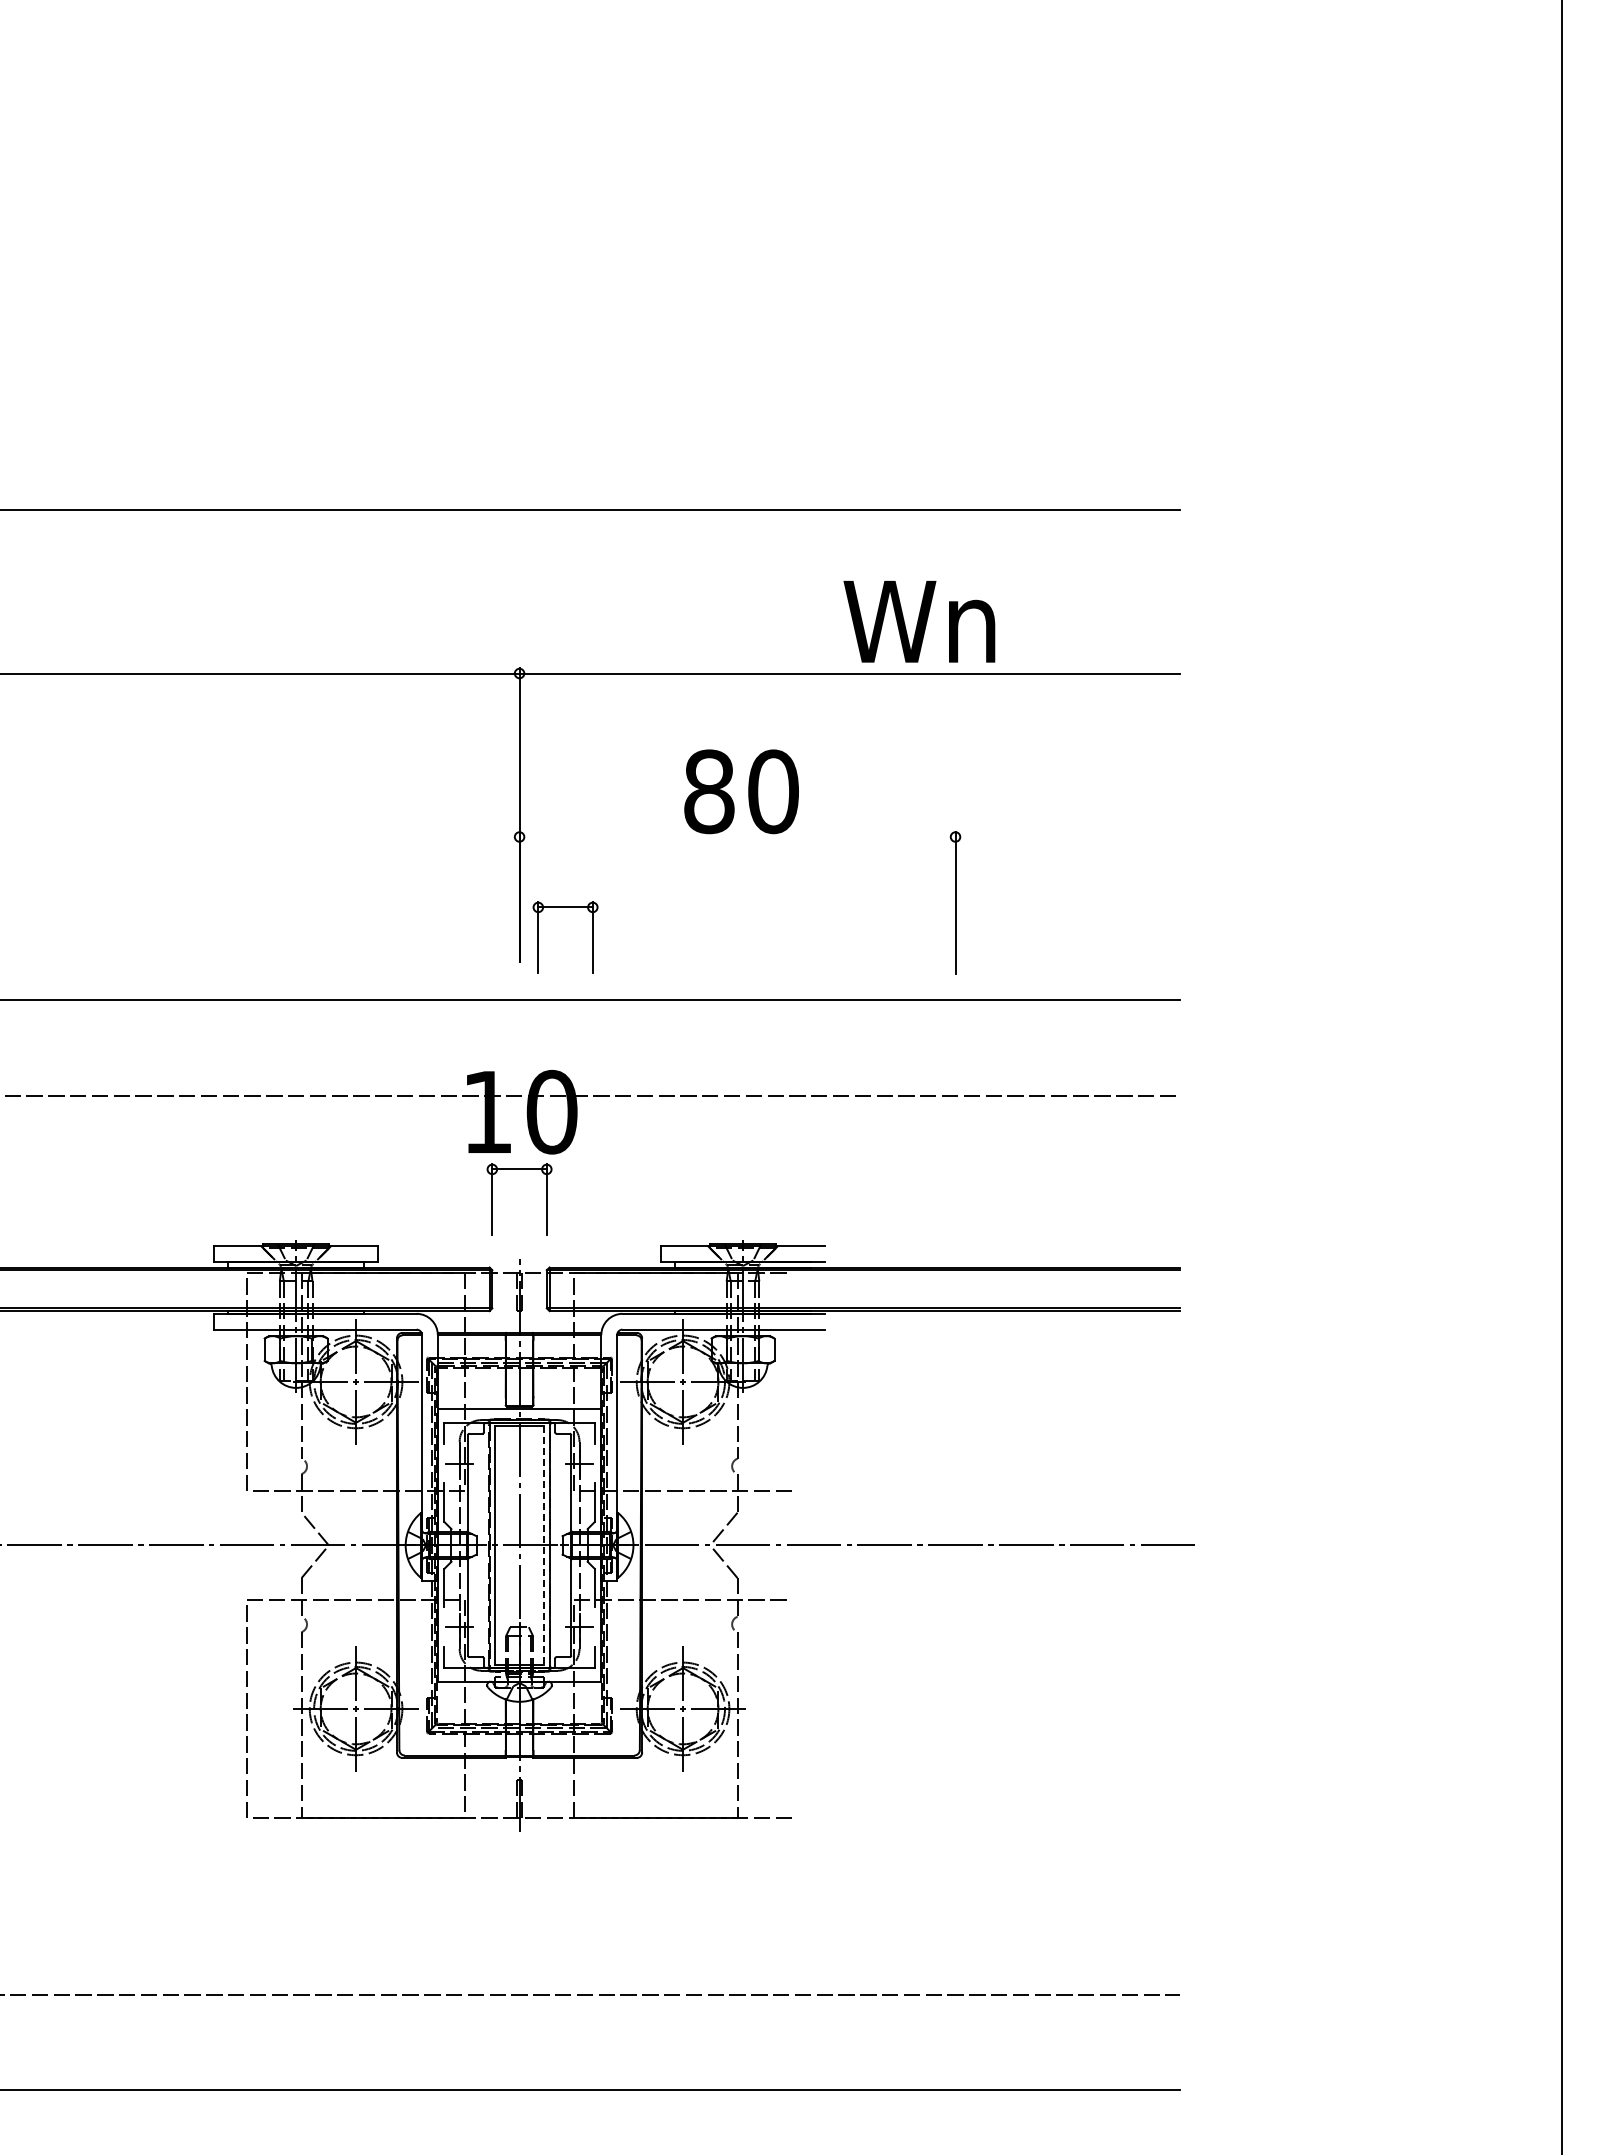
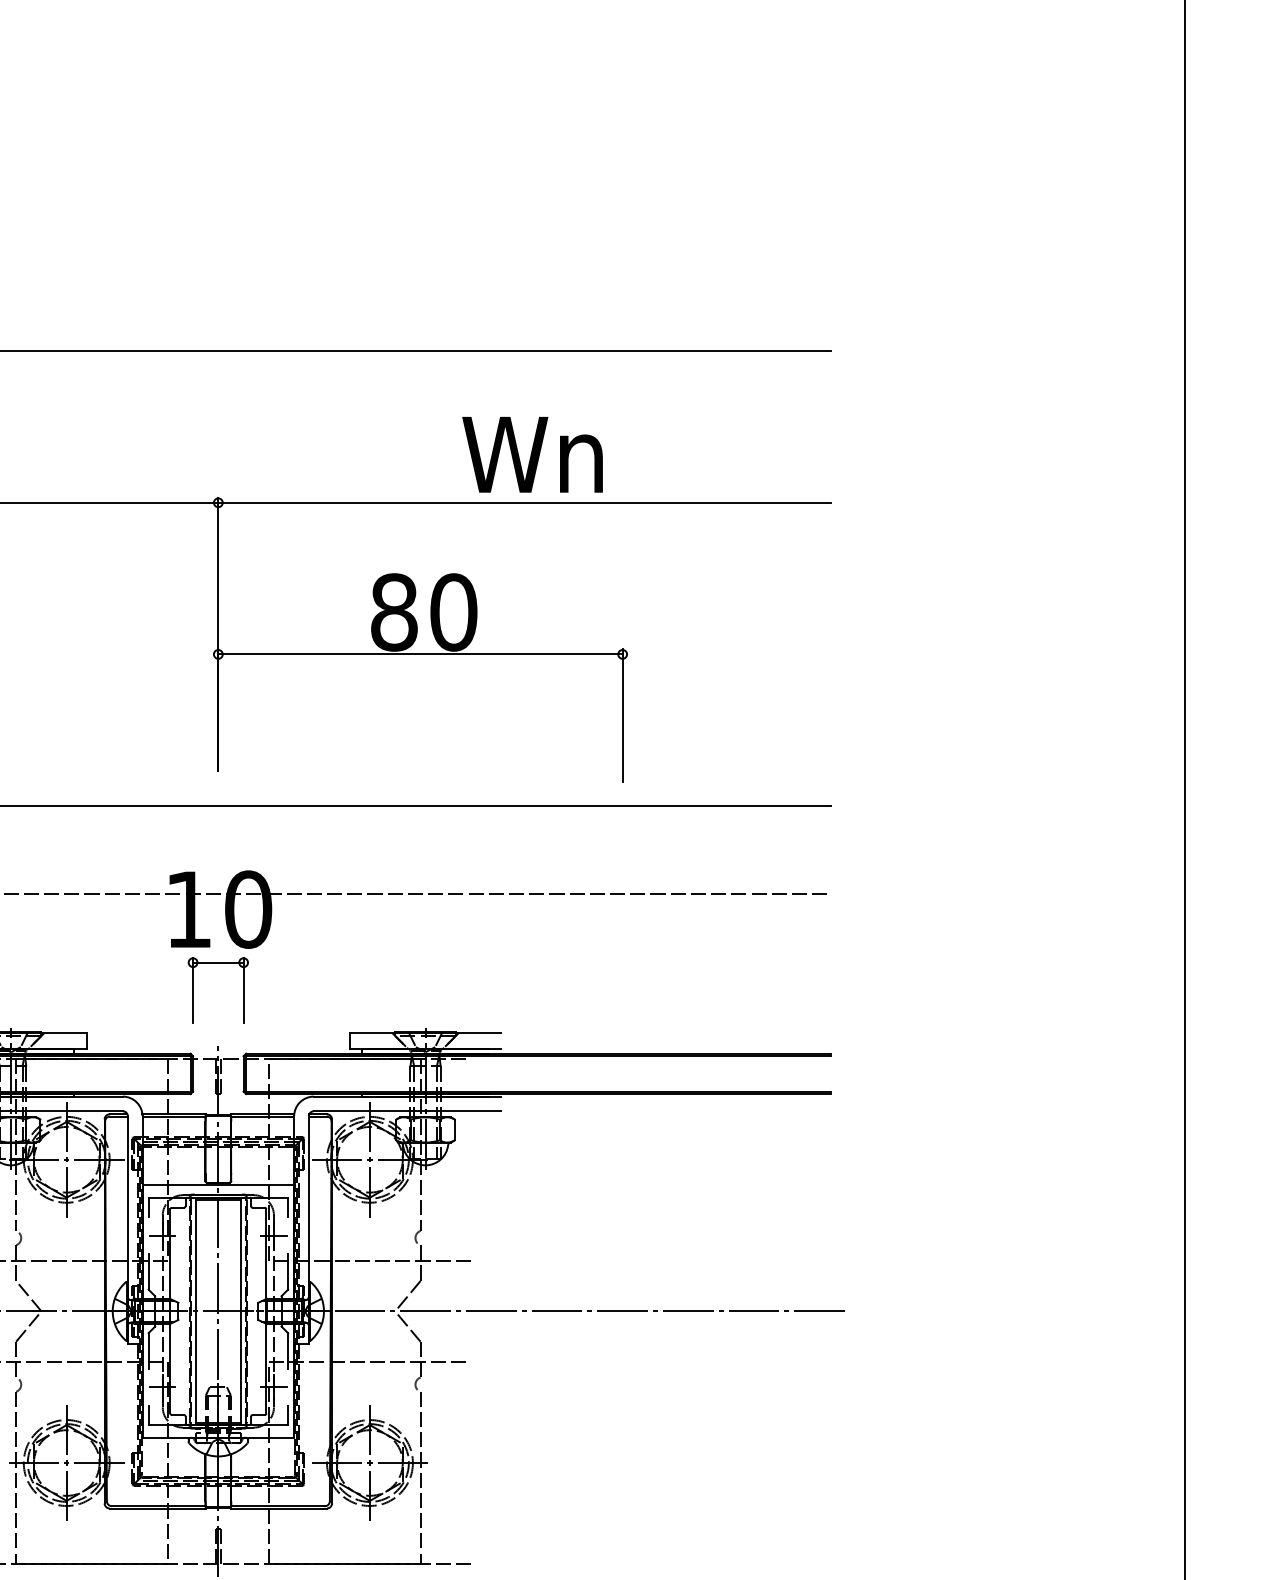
text: (919, 621) -> (532, 454), moved
line: (737, 837) -> (420, 654), added
part: (538, 937) -> (235, 747), removed
line: (544, 1545) -> (241, 1311), dashed -> solid

